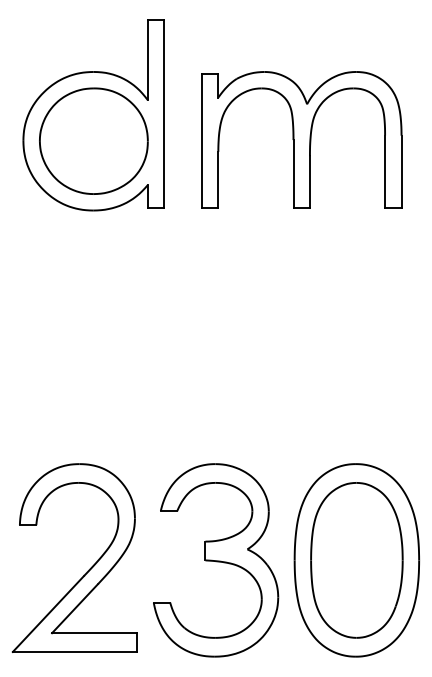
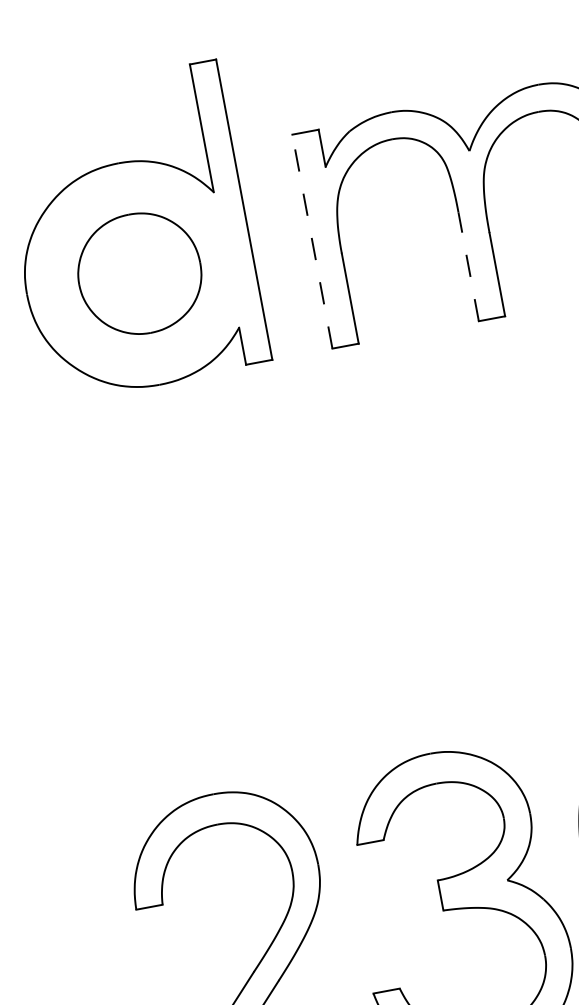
part: (93, 140) -> (138, 272), size x0.7
line: (201, 141) -> (311, 242), solid -> dashed
line: (293, 173) -> (468, 265), solid -> dashed

